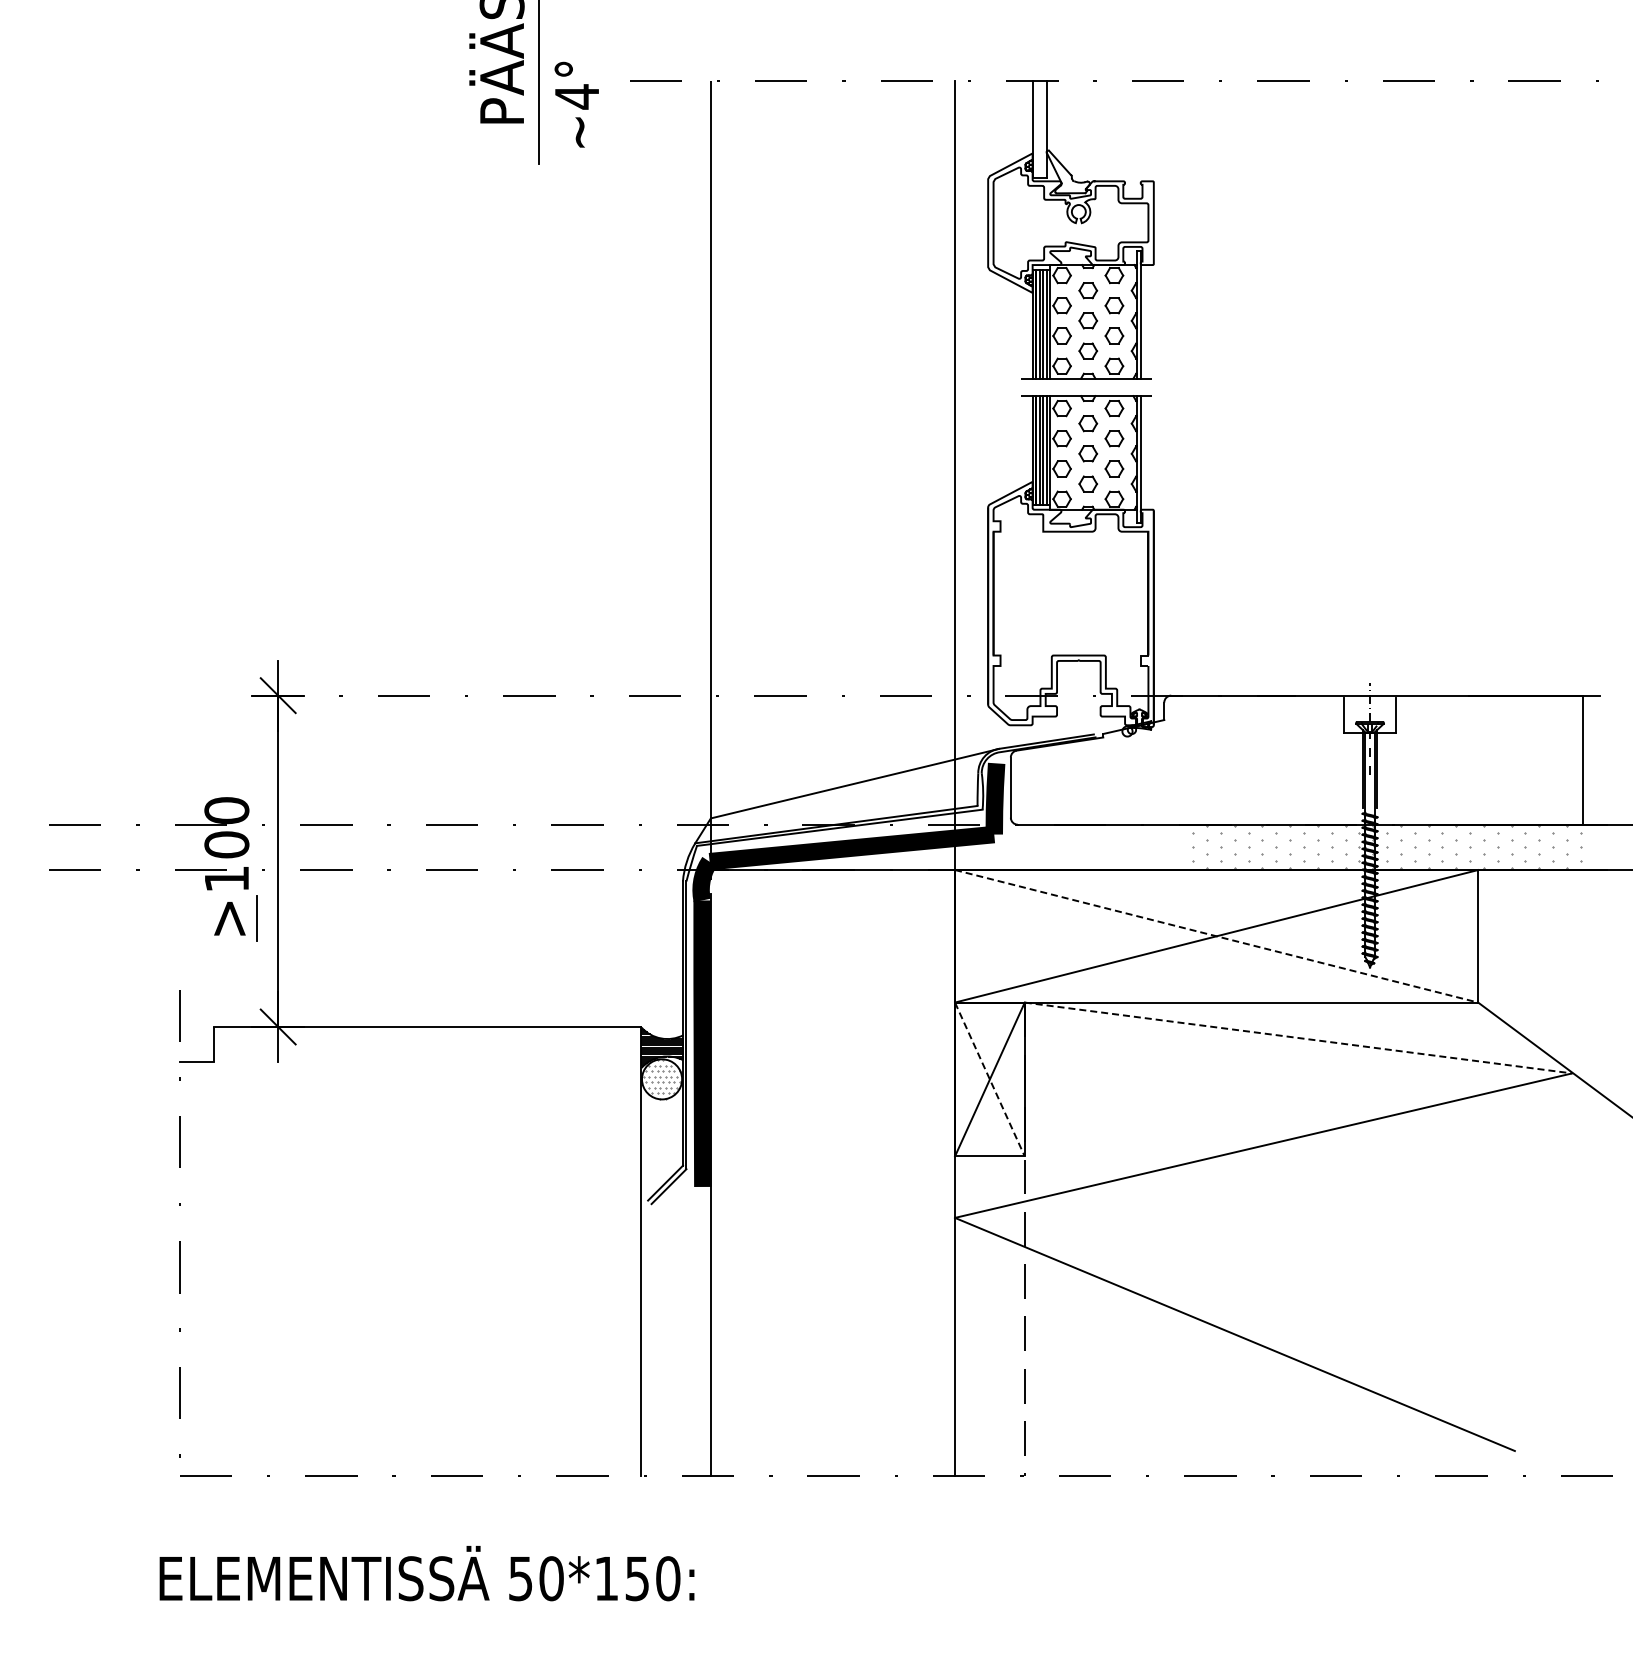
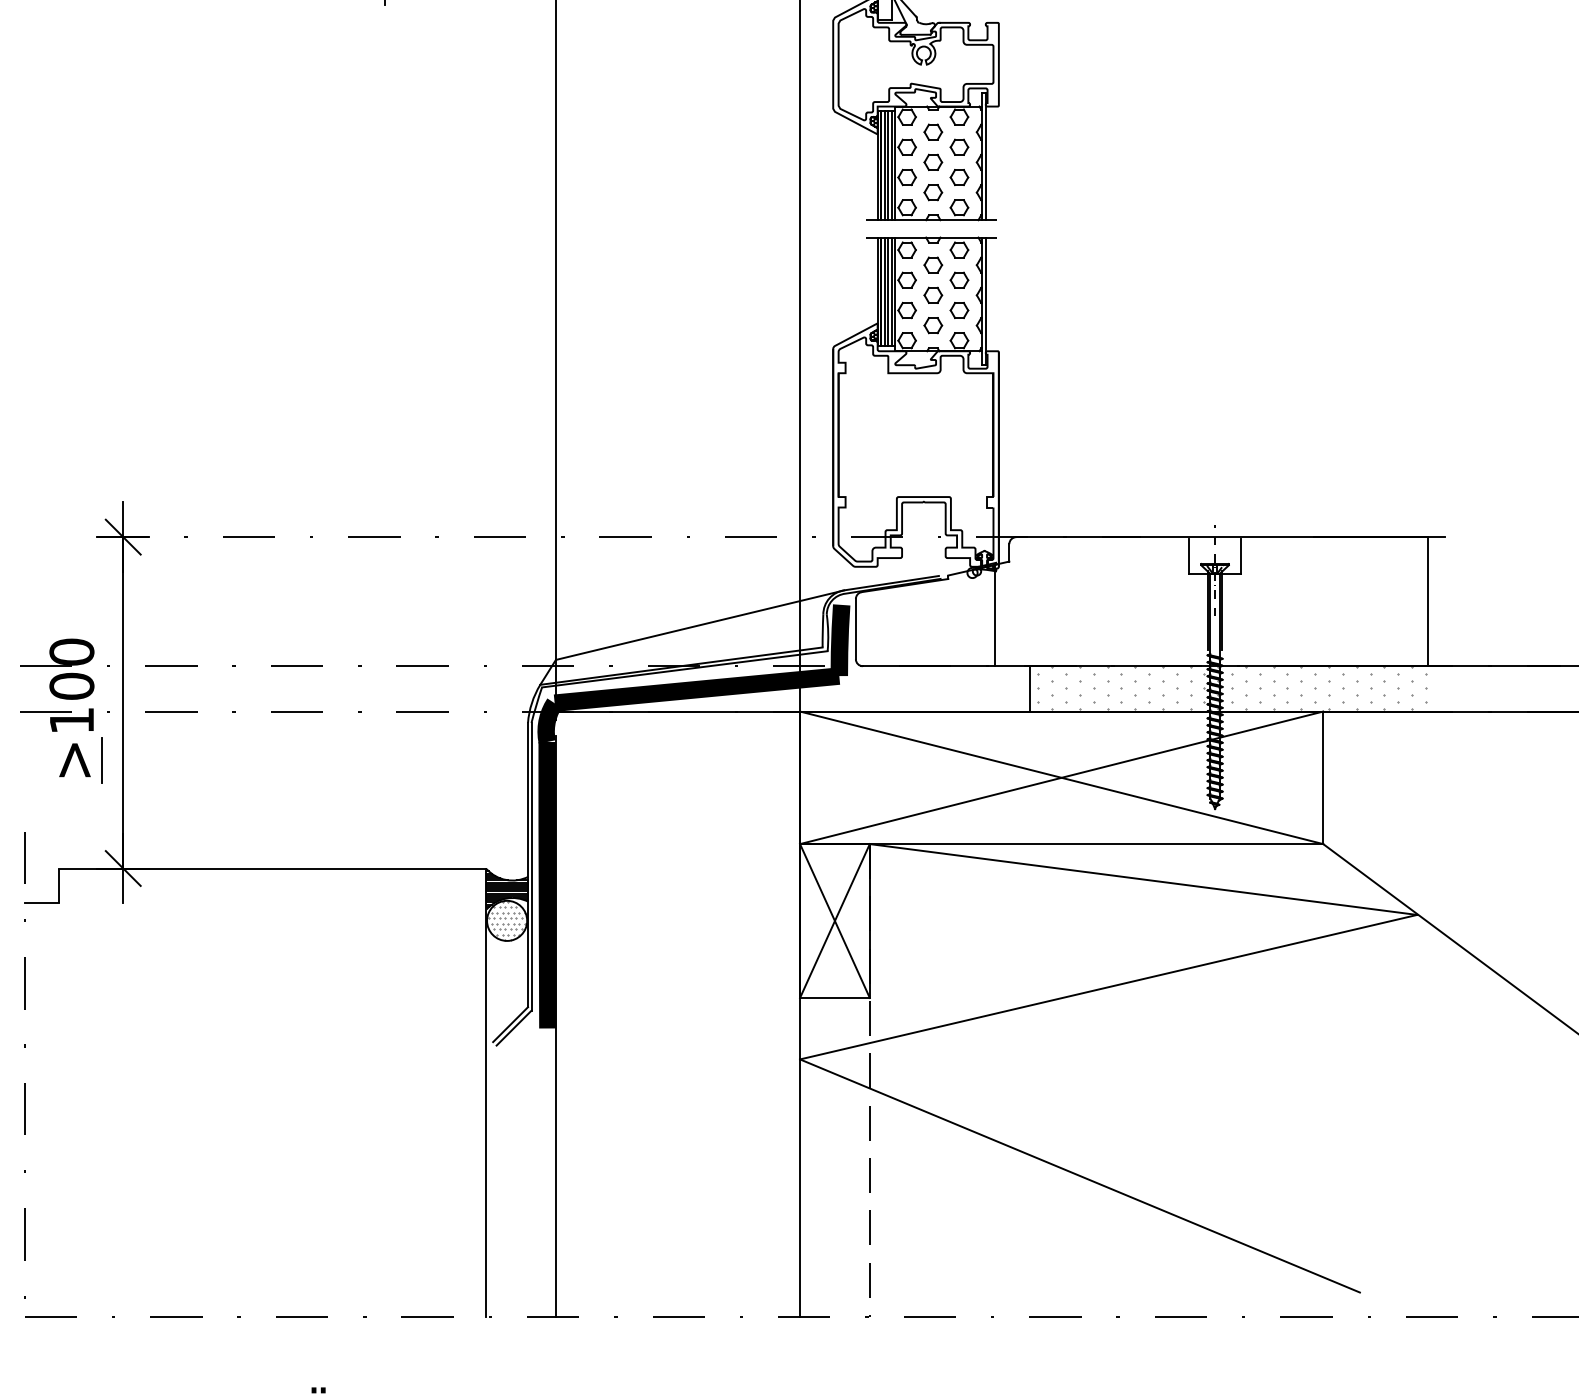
line: (1150, 773) -> (995, 615), added
line: (1185, 847) -> (1030, 689), added
line: (1216, 936) -> (1061, 778), dashed -> solid
line: (1298, 1038) -> (1143, 880), dashed -> solid
line: (990, 1079) -> (835, 921), dashed -> solid

